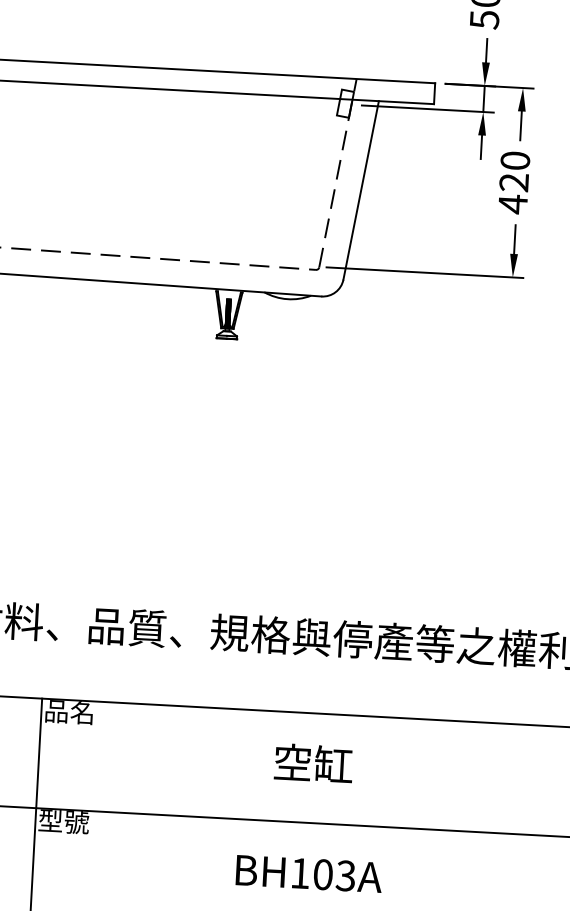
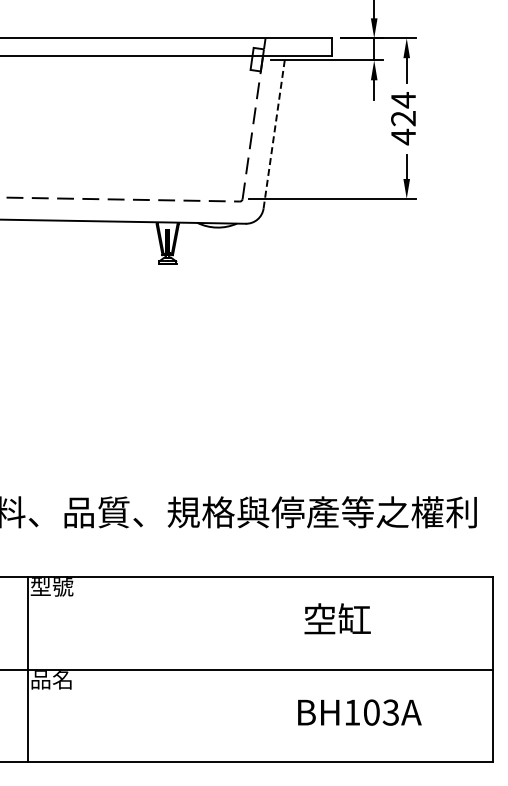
text: (515, 161) -> (403, 100), 420 -> 424
line: (361, 189) -> (274, 131), solid -> dashed
text: (69, 712) -> (51, 587), 品名 -> 型號
text: (313, 762) -> (337, 618), moved
text: (63, 822) -> (51, 680), 型號 -> 品名
text: (308, 873) -> (359, 712), moved

